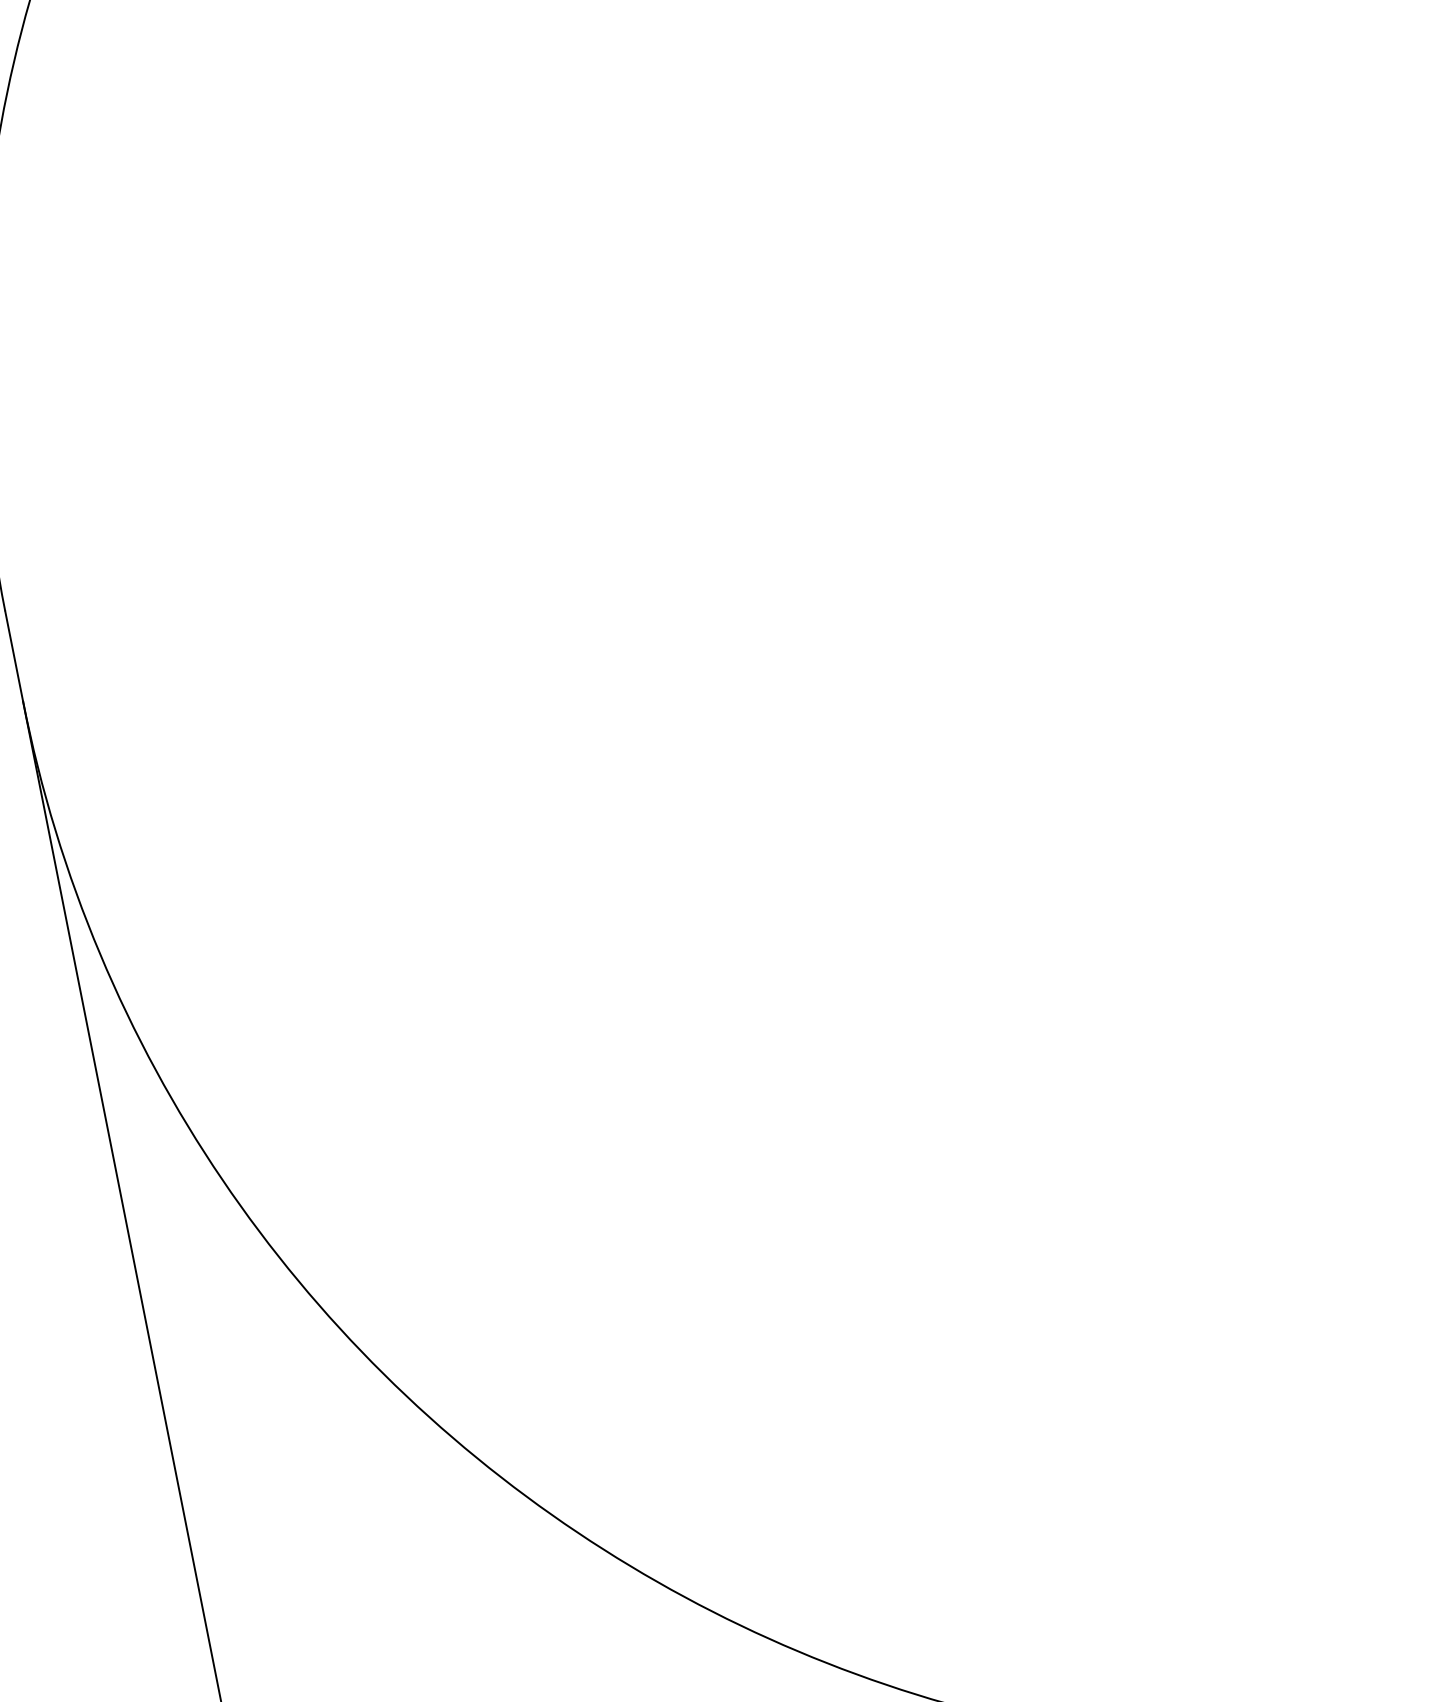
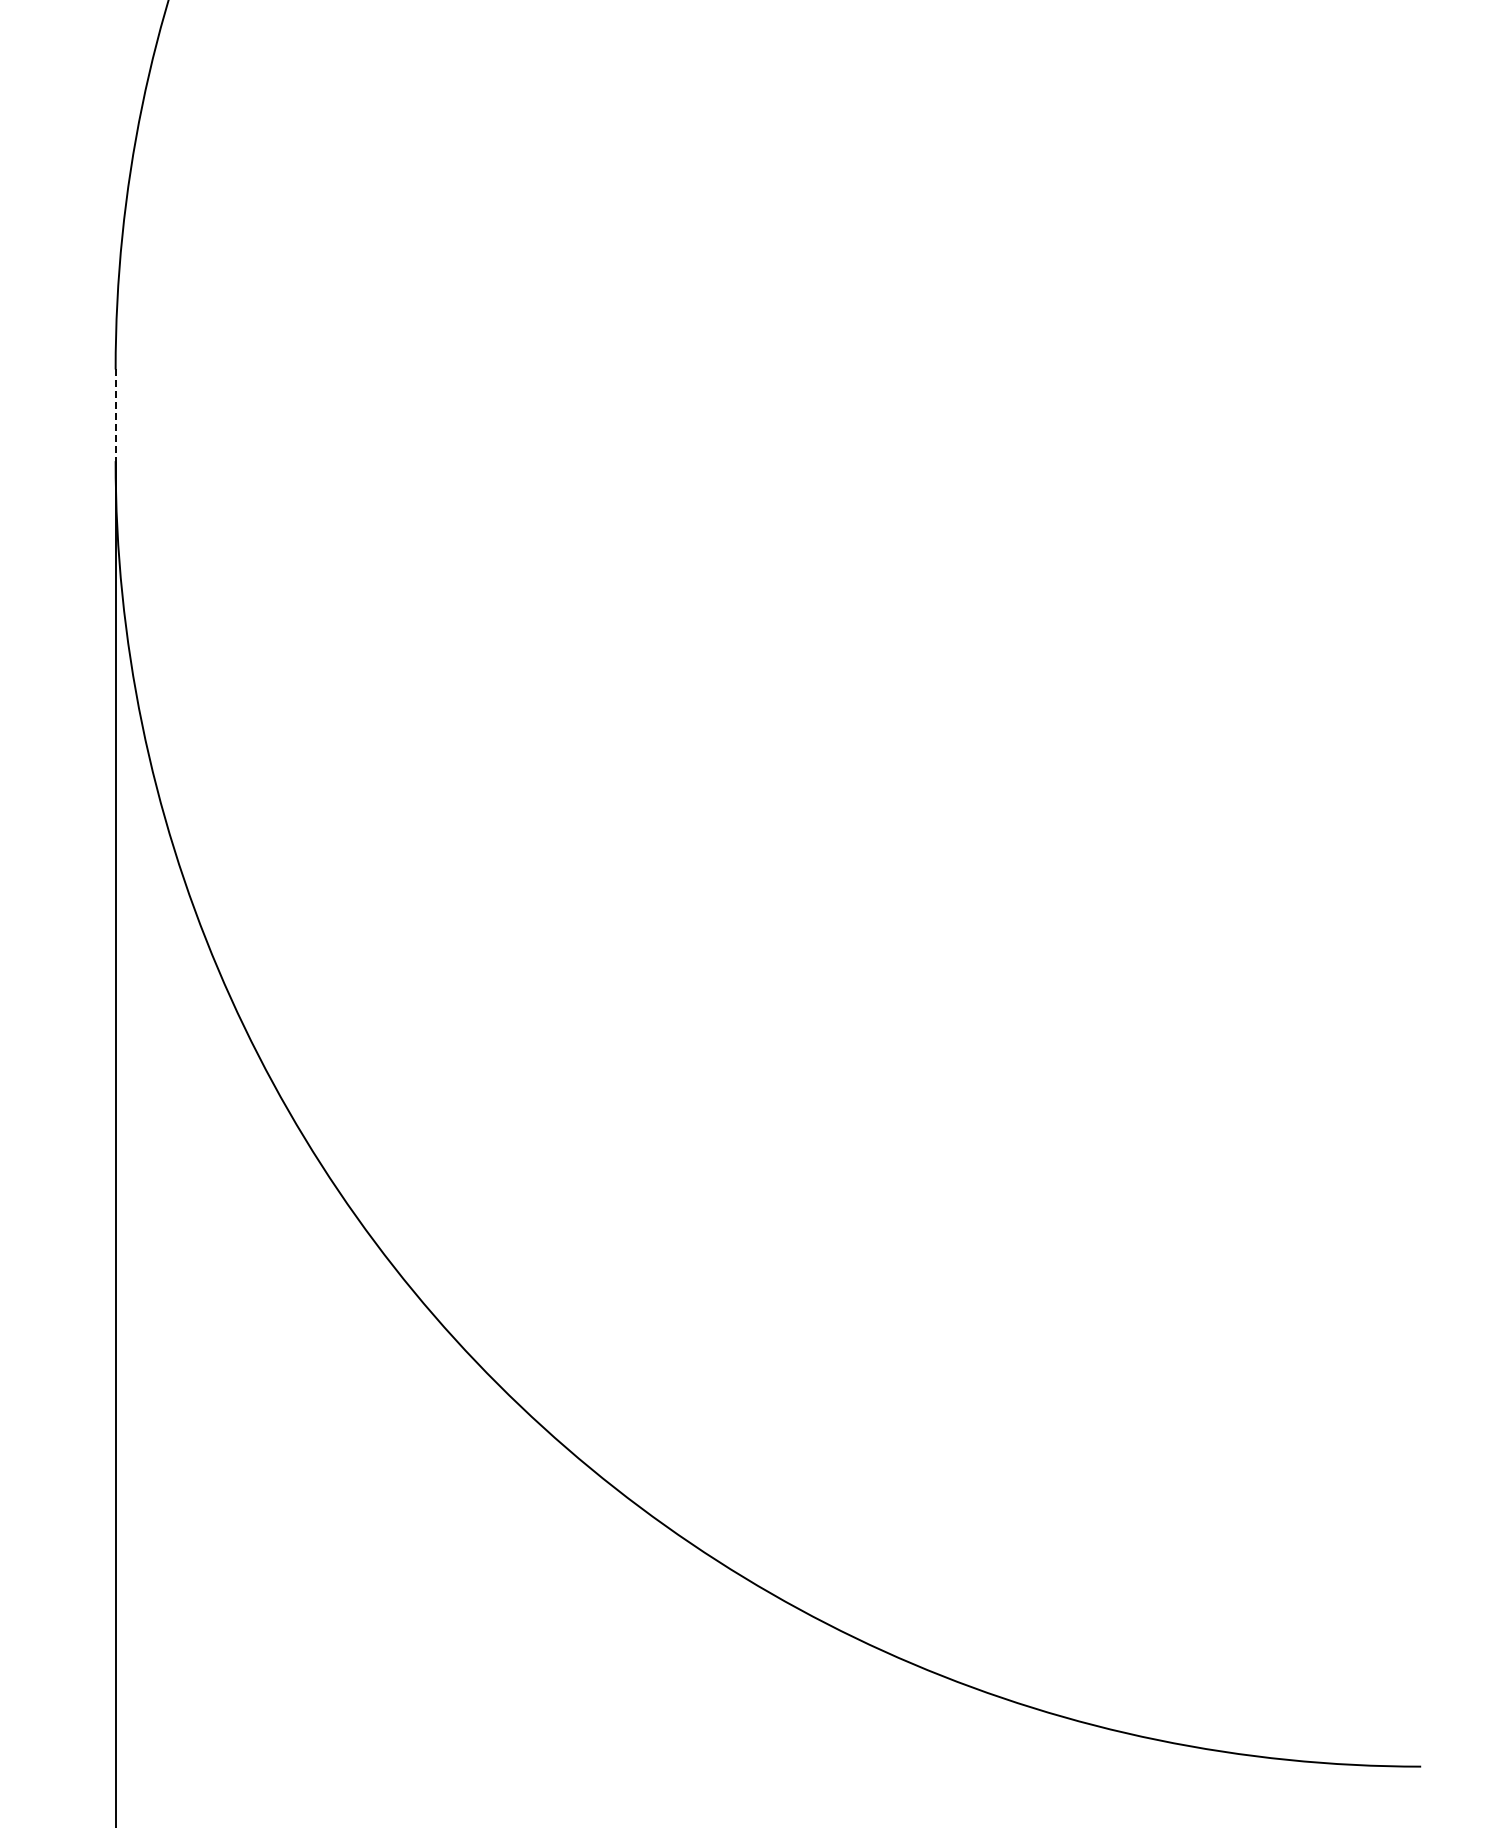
line: (14, 656) -> (115, 415), solid -> dashed

